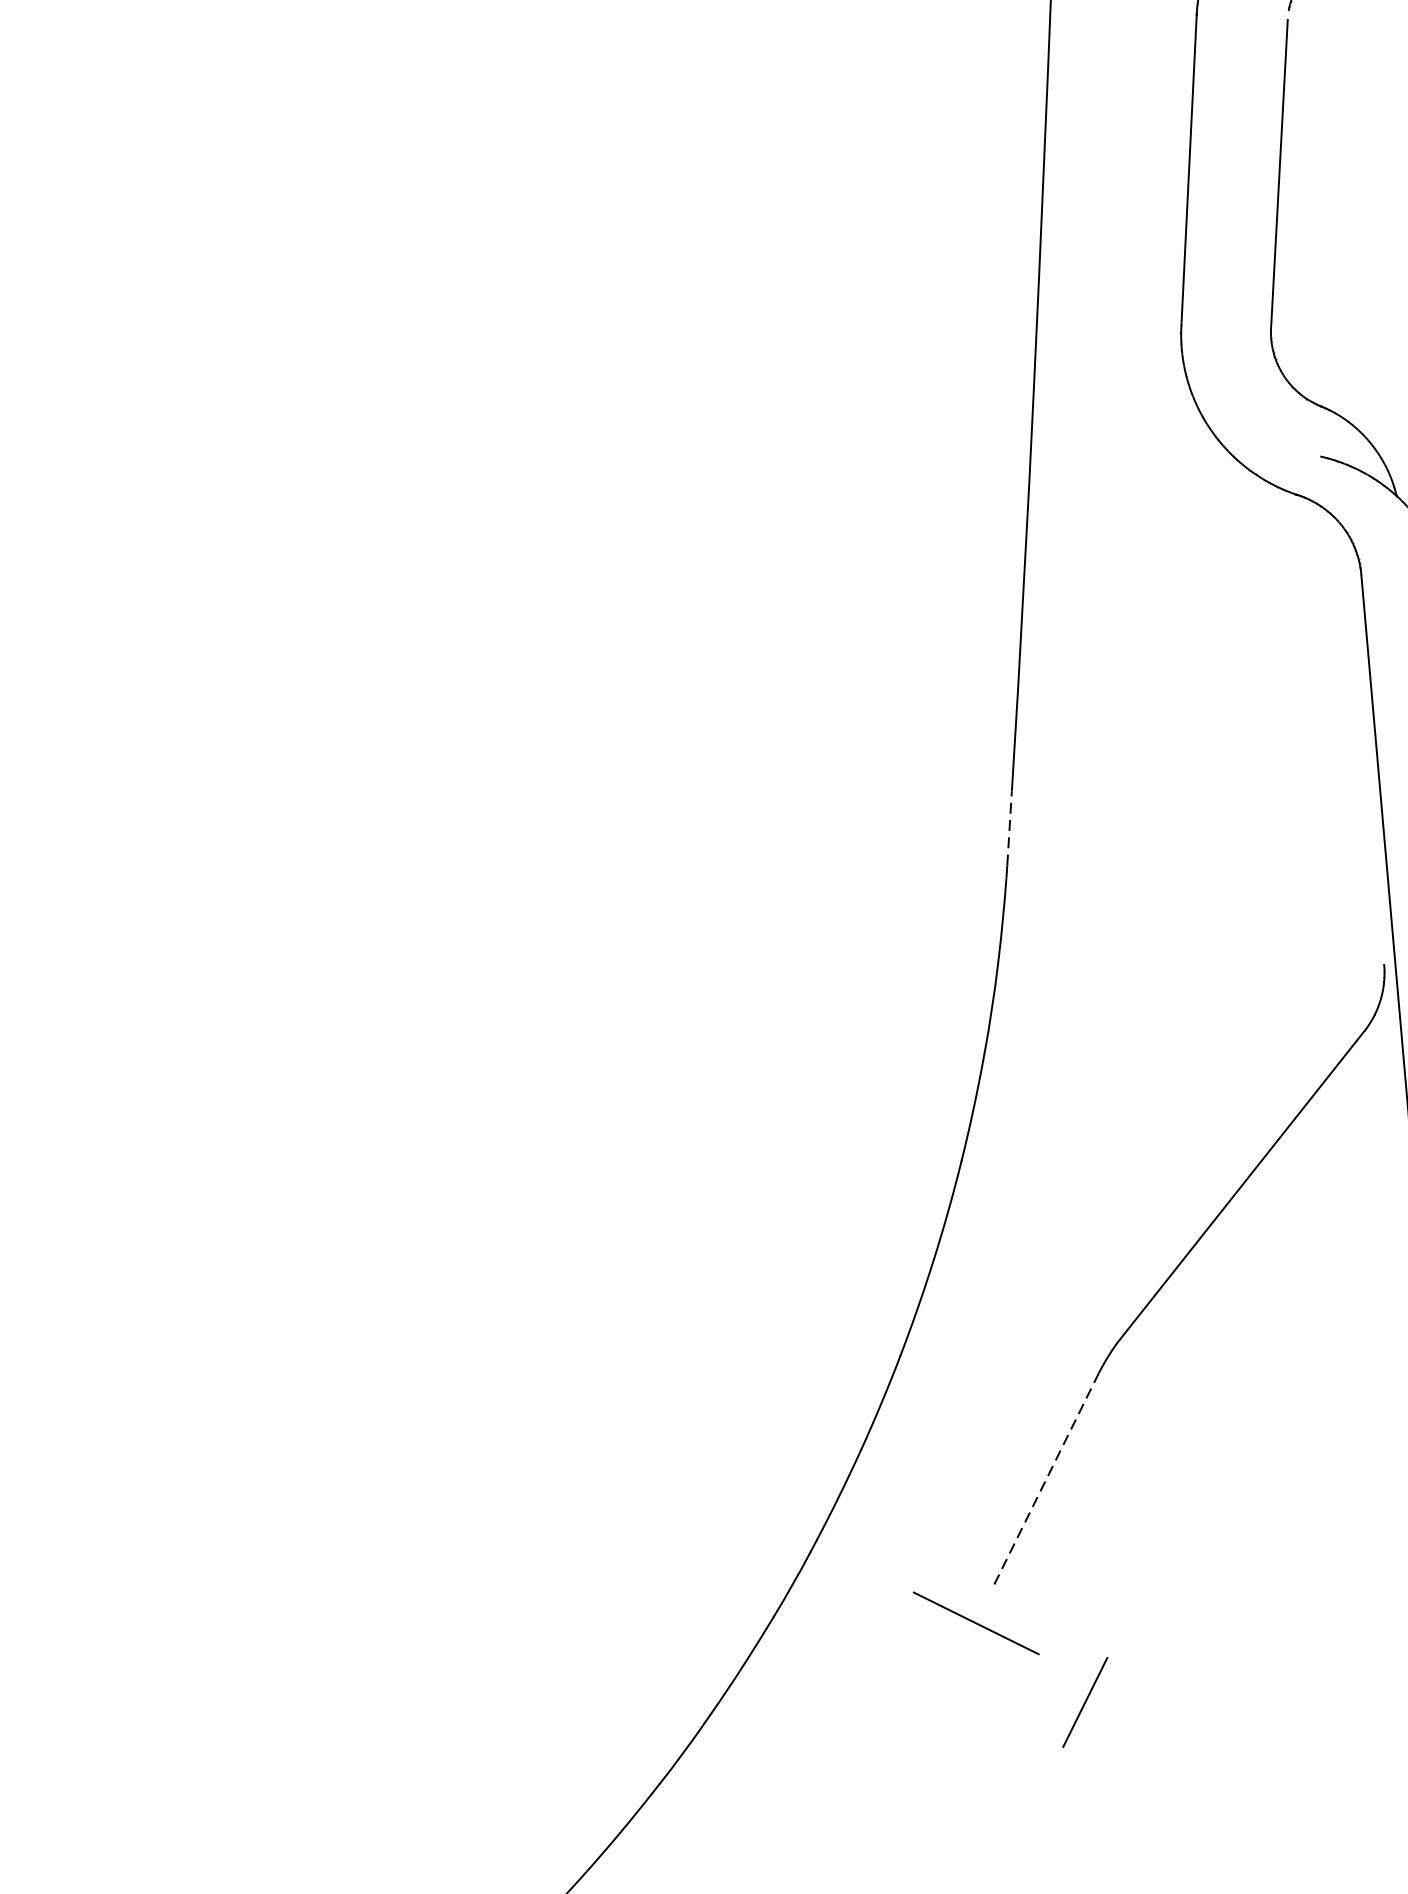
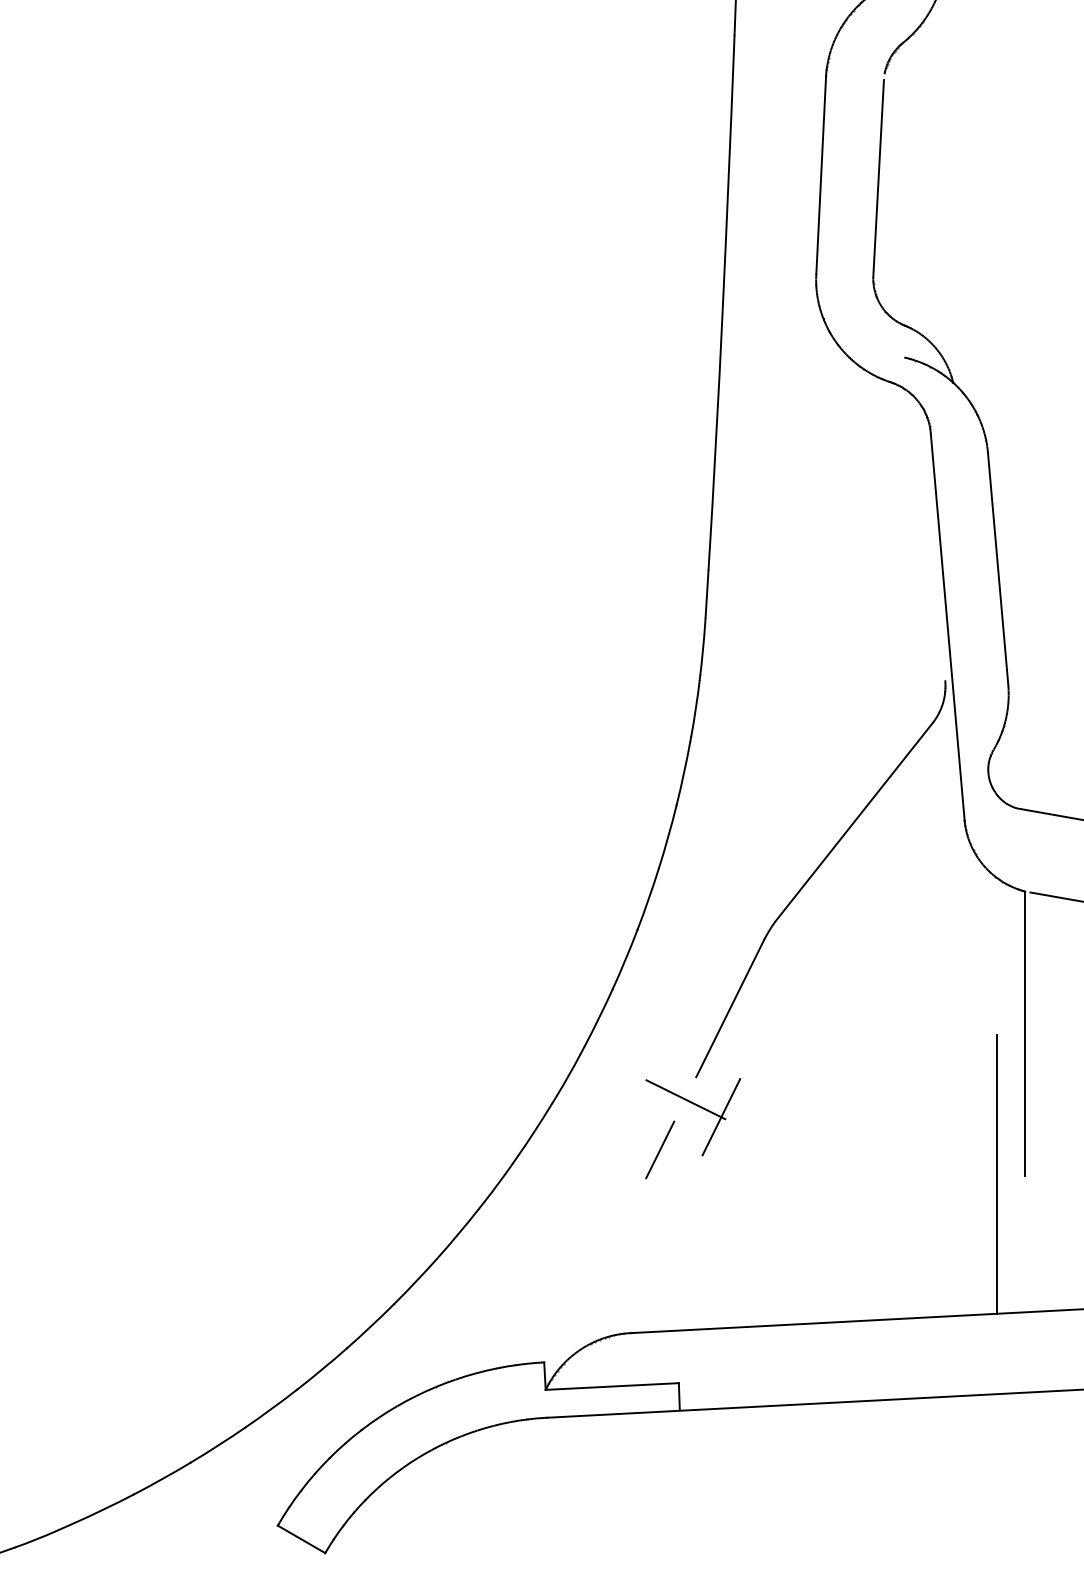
line: (1010, 828) -> (707, 594), dashed -> solid
line: (1044, 1481) -> (729, 1009), dashed -> solid
line: (1032, 1651) -> (721, 1117), added
line: (1085, 1701) -> (660, 1149), moved

